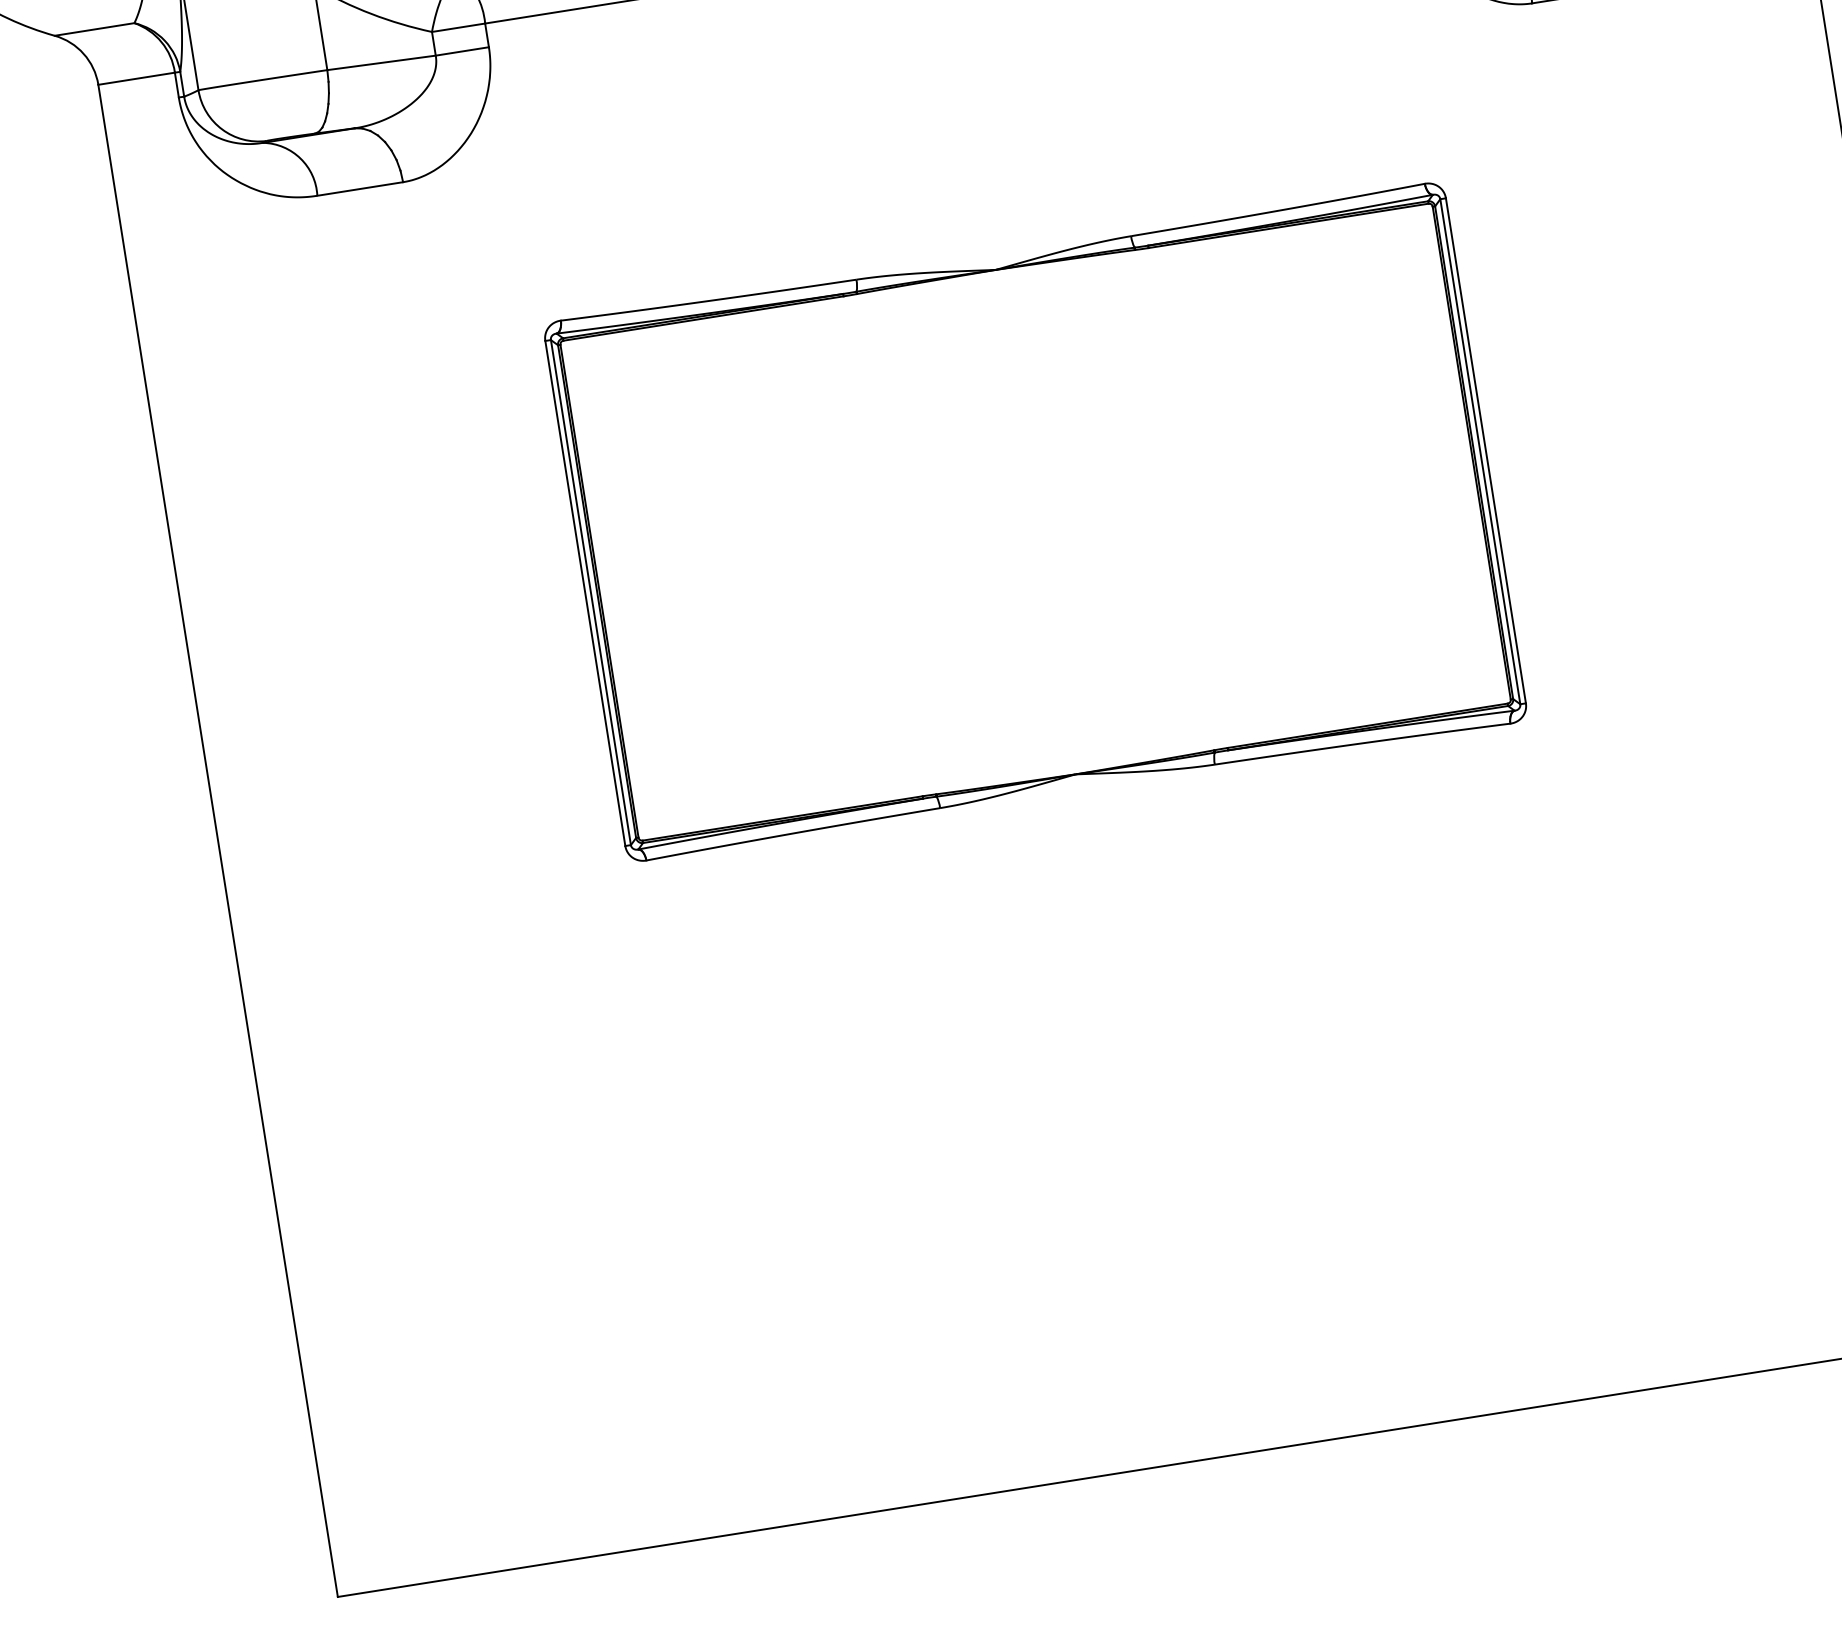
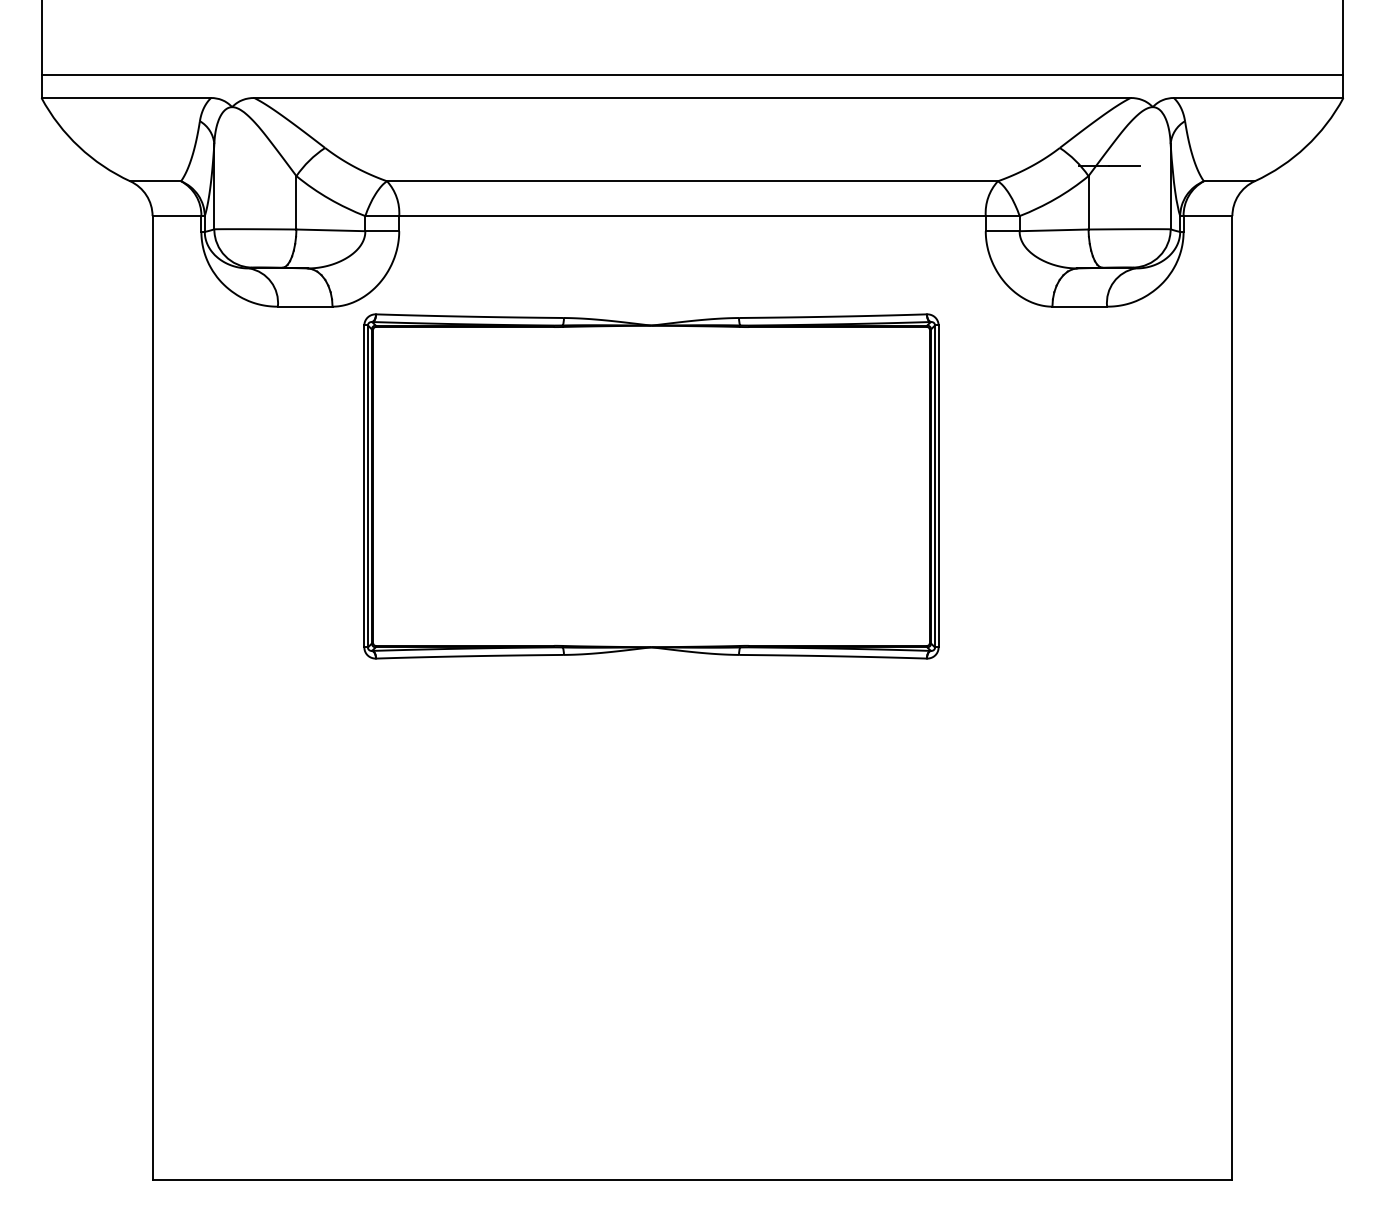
part: (1035, 522) -> (651, 486), moved

